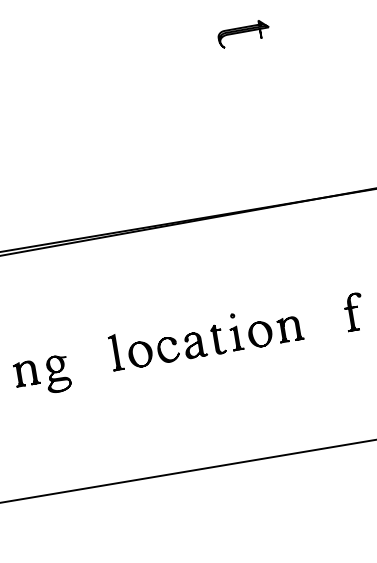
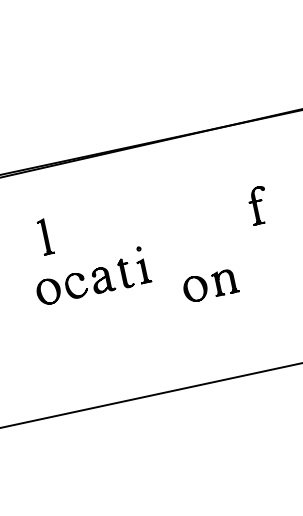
curve: (352, 312) -> (256, 206), moved
part: (276, 331) -> (211, 285), moved
part: (115, 352) -> (45, 236), moved

